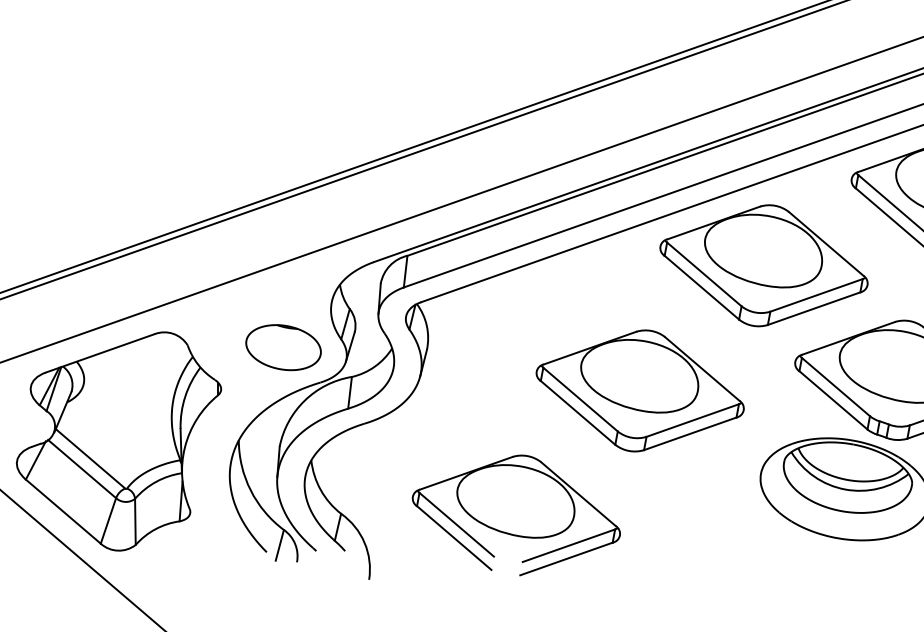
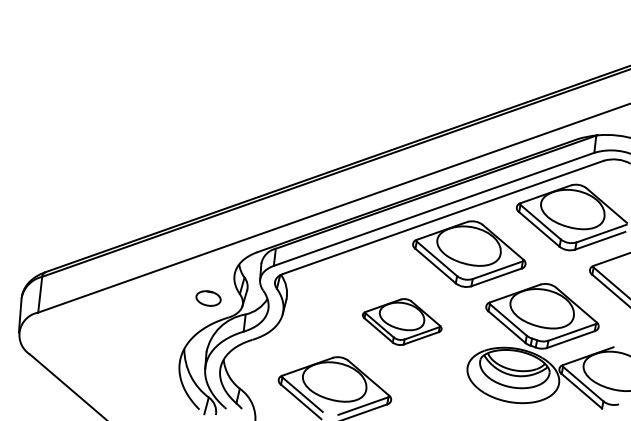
part: (283, 347) -> (208, 298), size x0.6
part: (640, 389) -> (402, 321), size x0.7
part: (119, 441) -> (119, 349), removed

